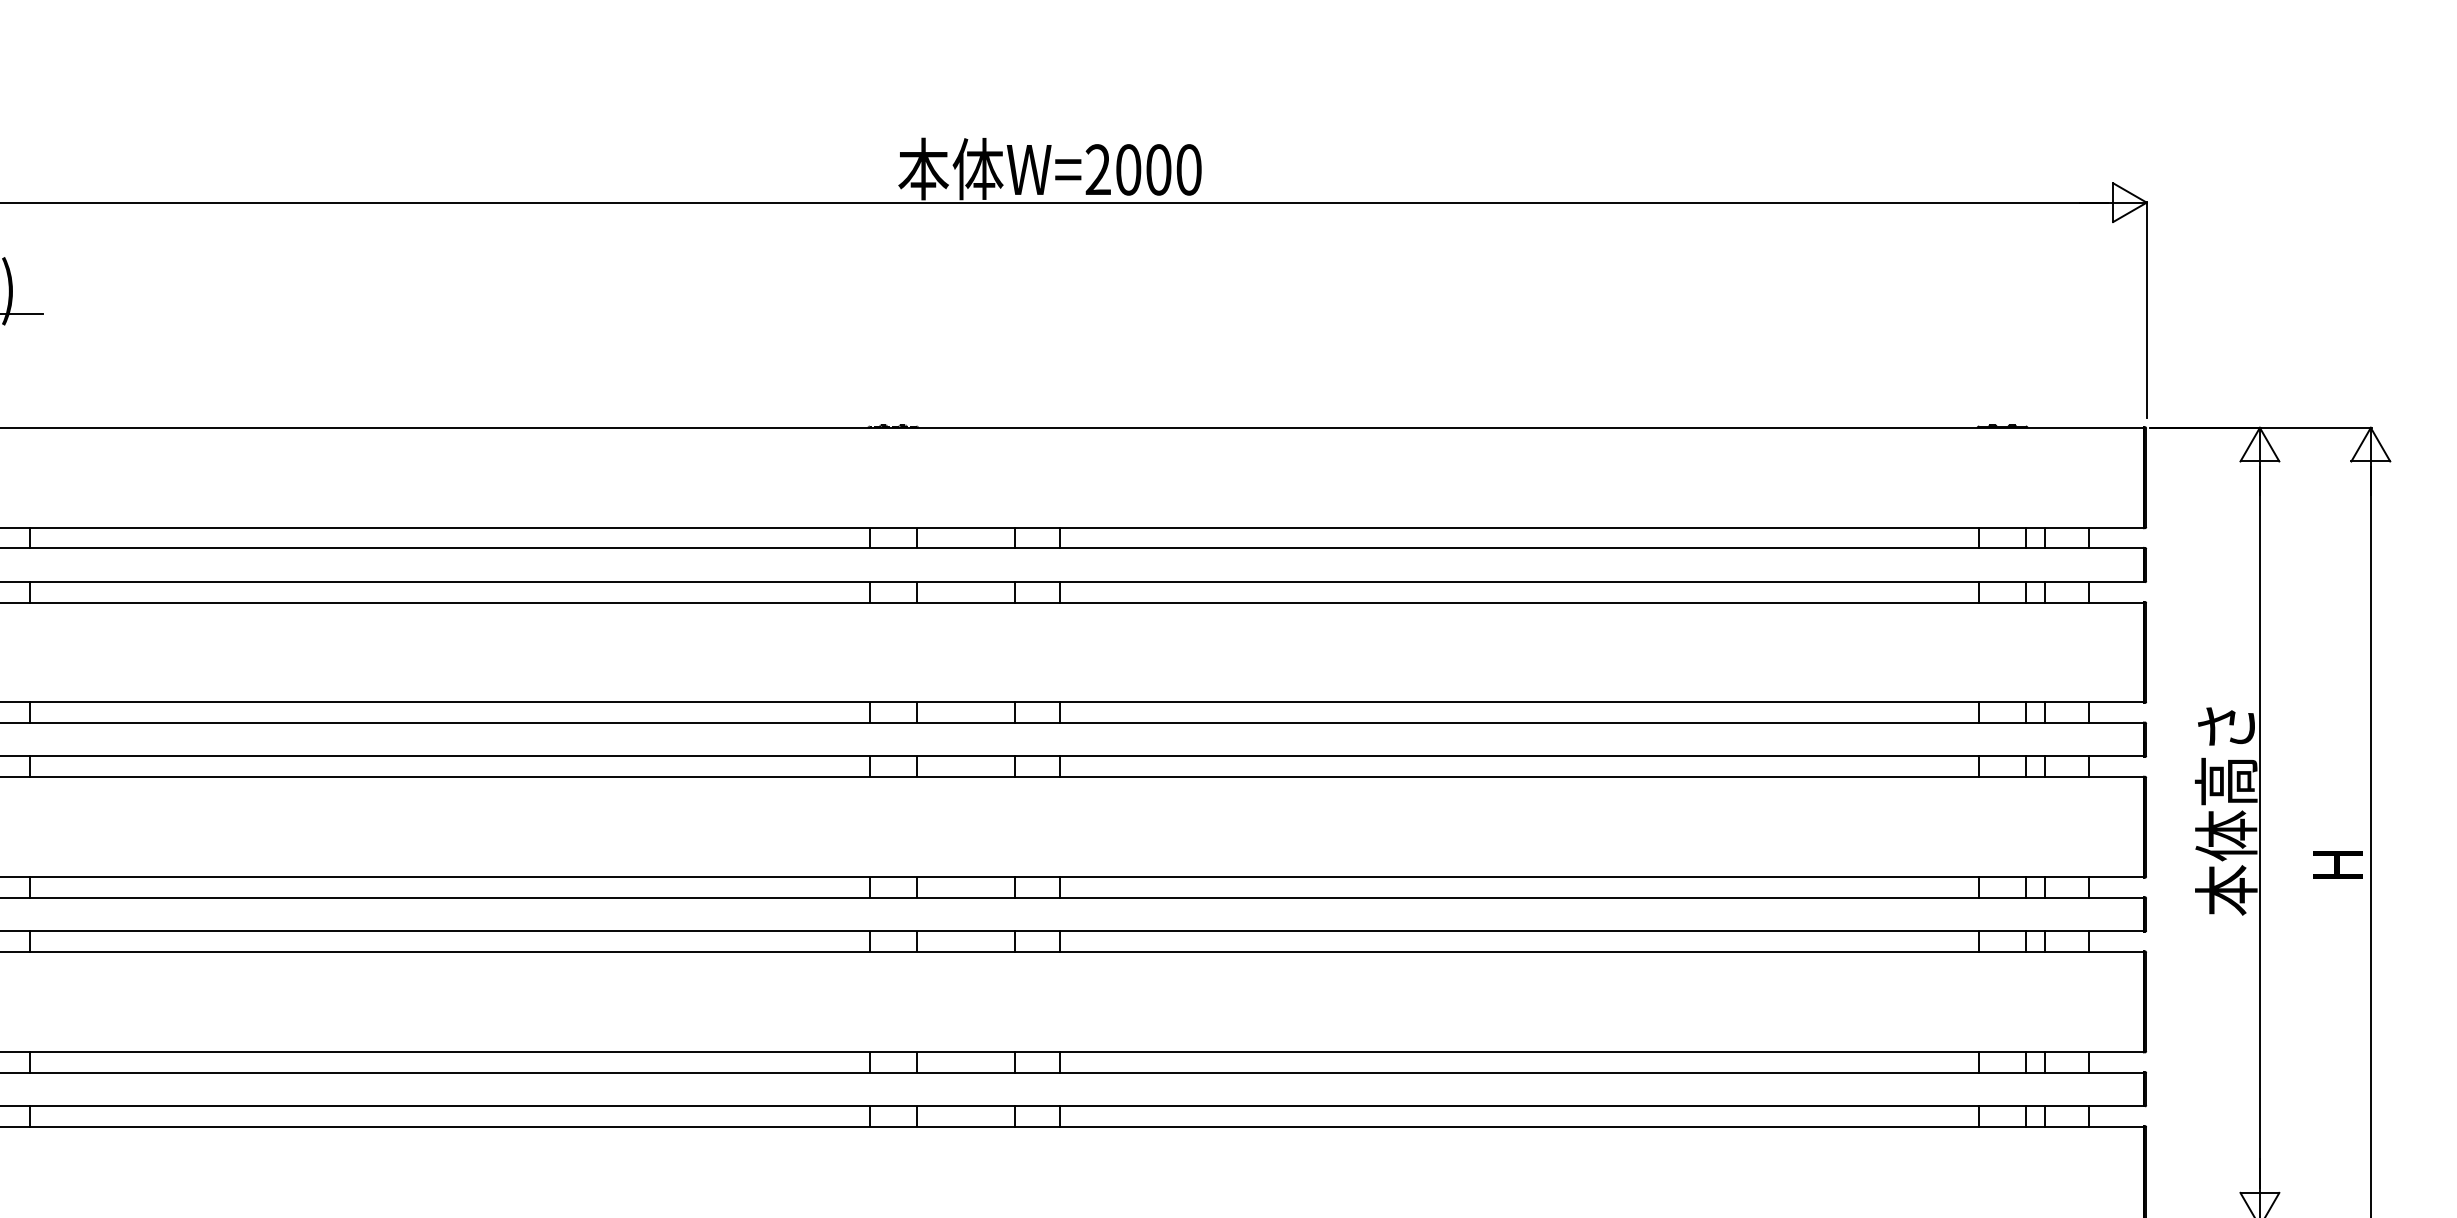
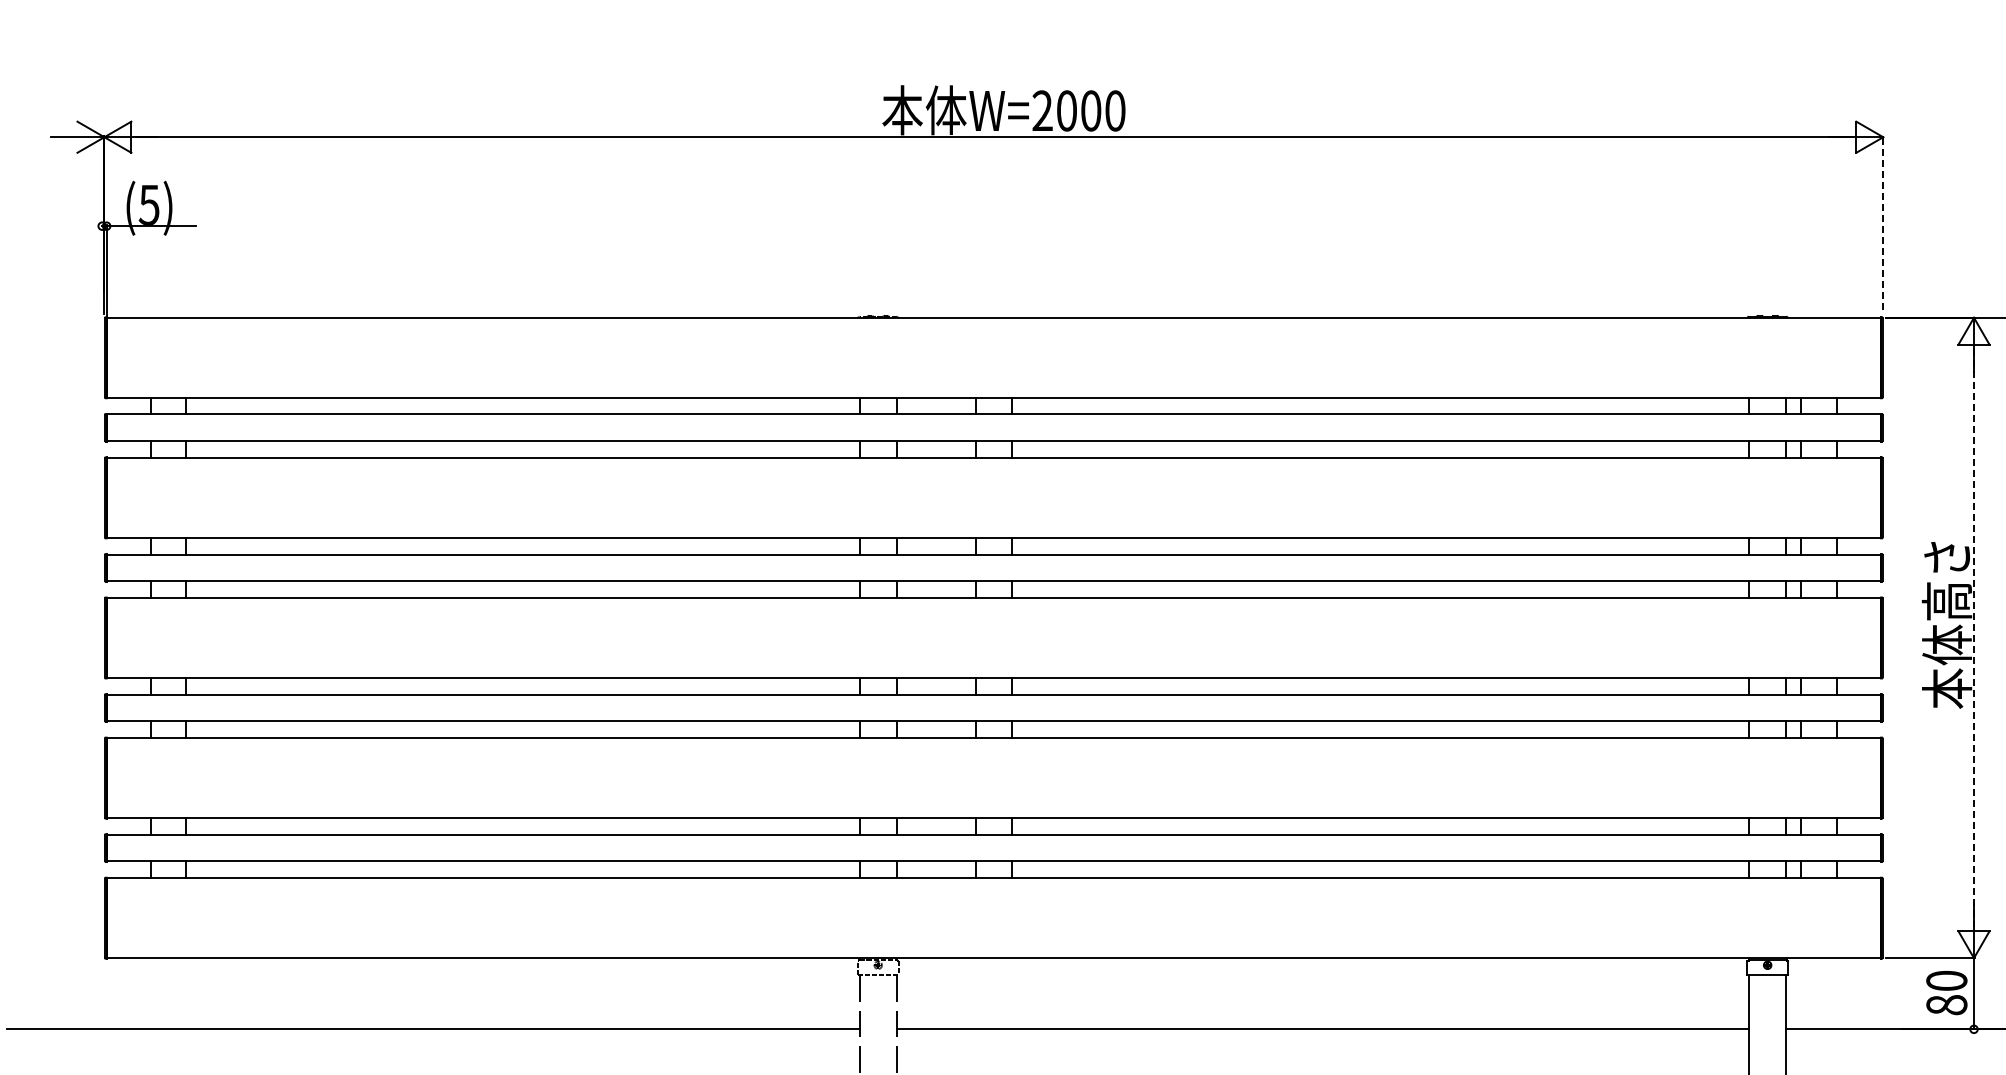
line: (2147, 310) -> (1883, 223), solid -> dashed
line: (2260, 827) -> (1974, 638), solid -> dashed

